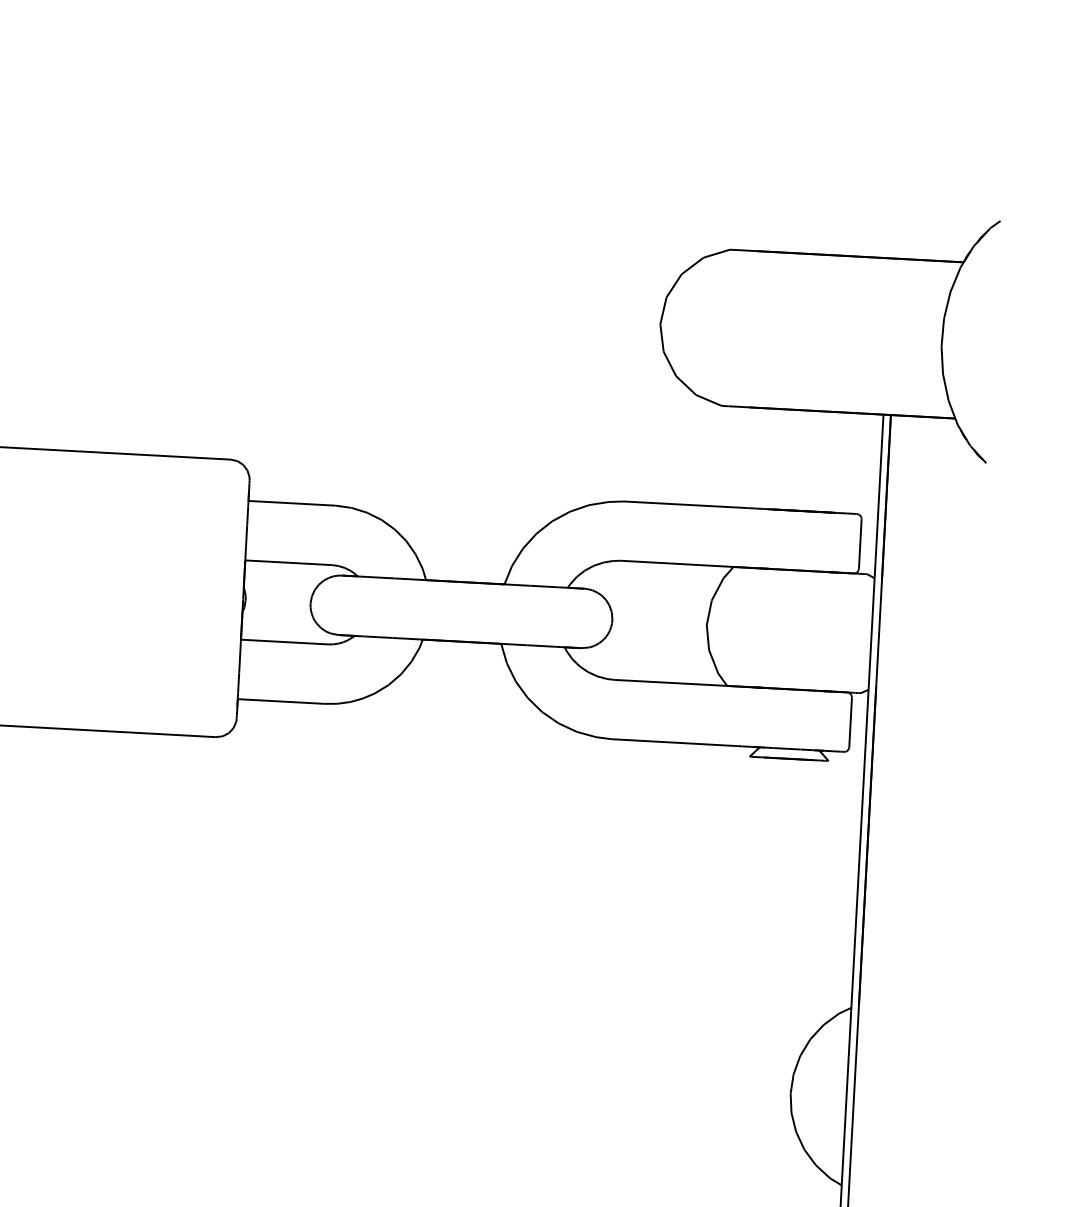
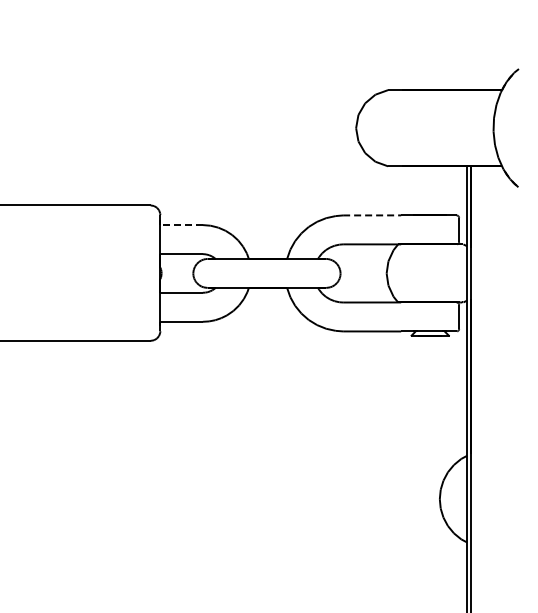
line: (291, 504) -> (181, 225), solid -> dashed
line: (684, 504) -> (372, 215), solid -> dashed

